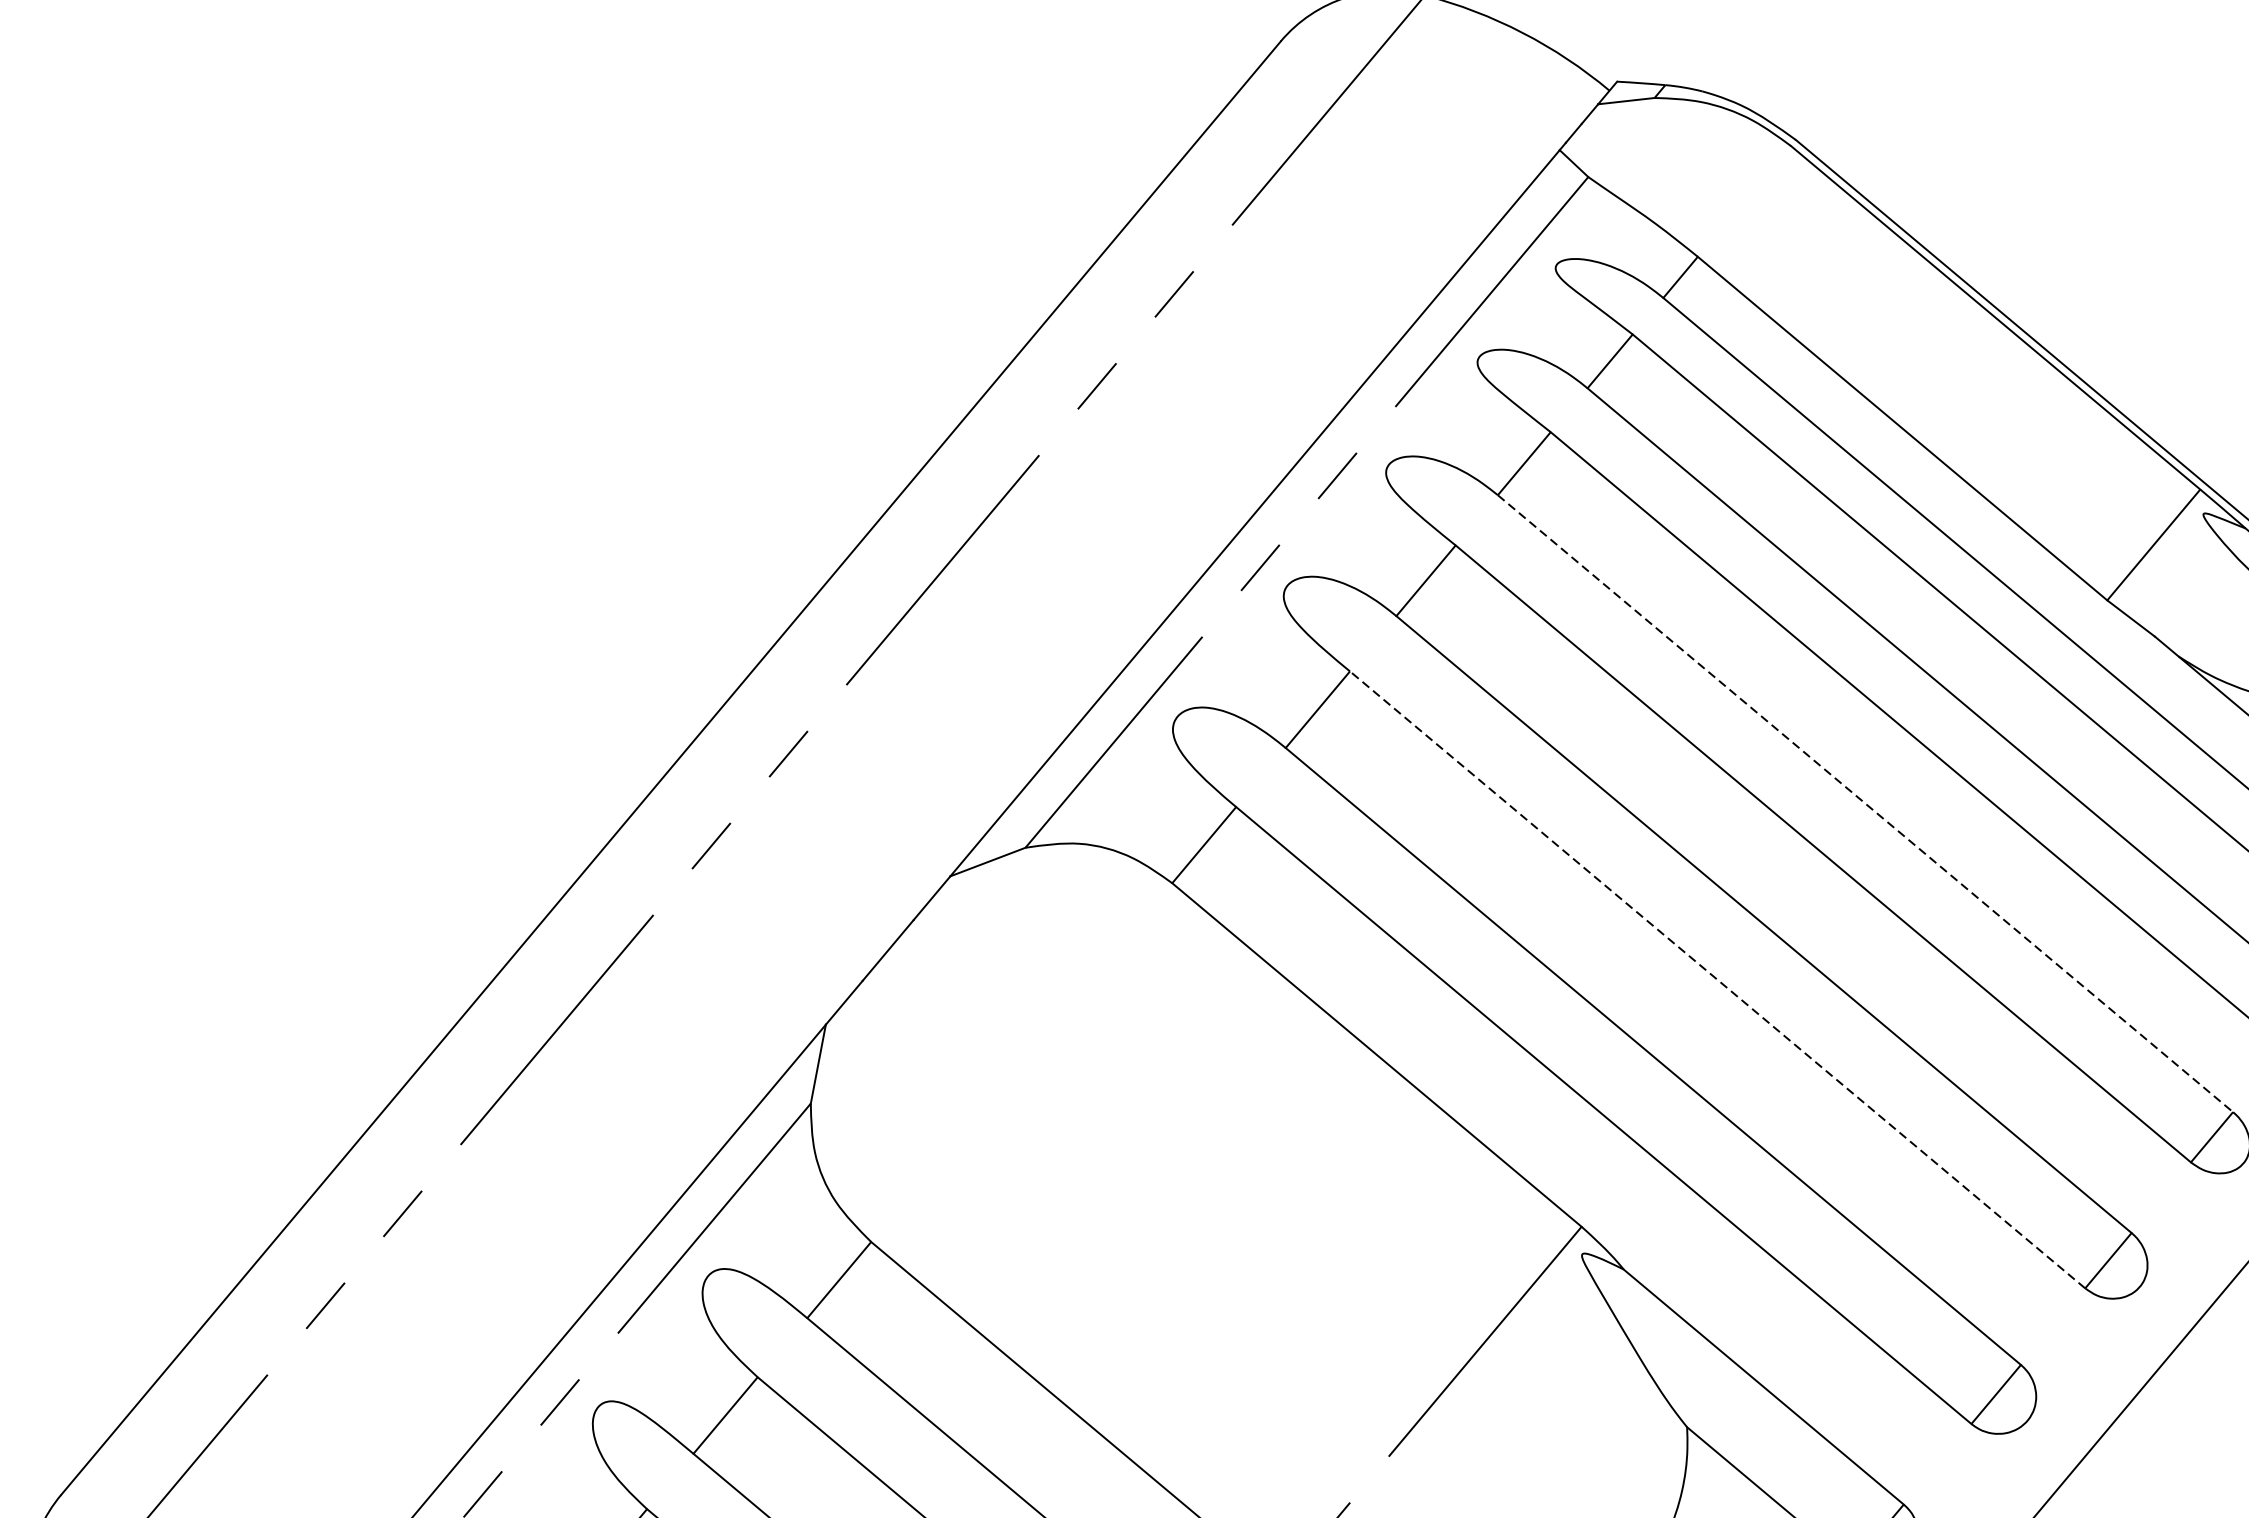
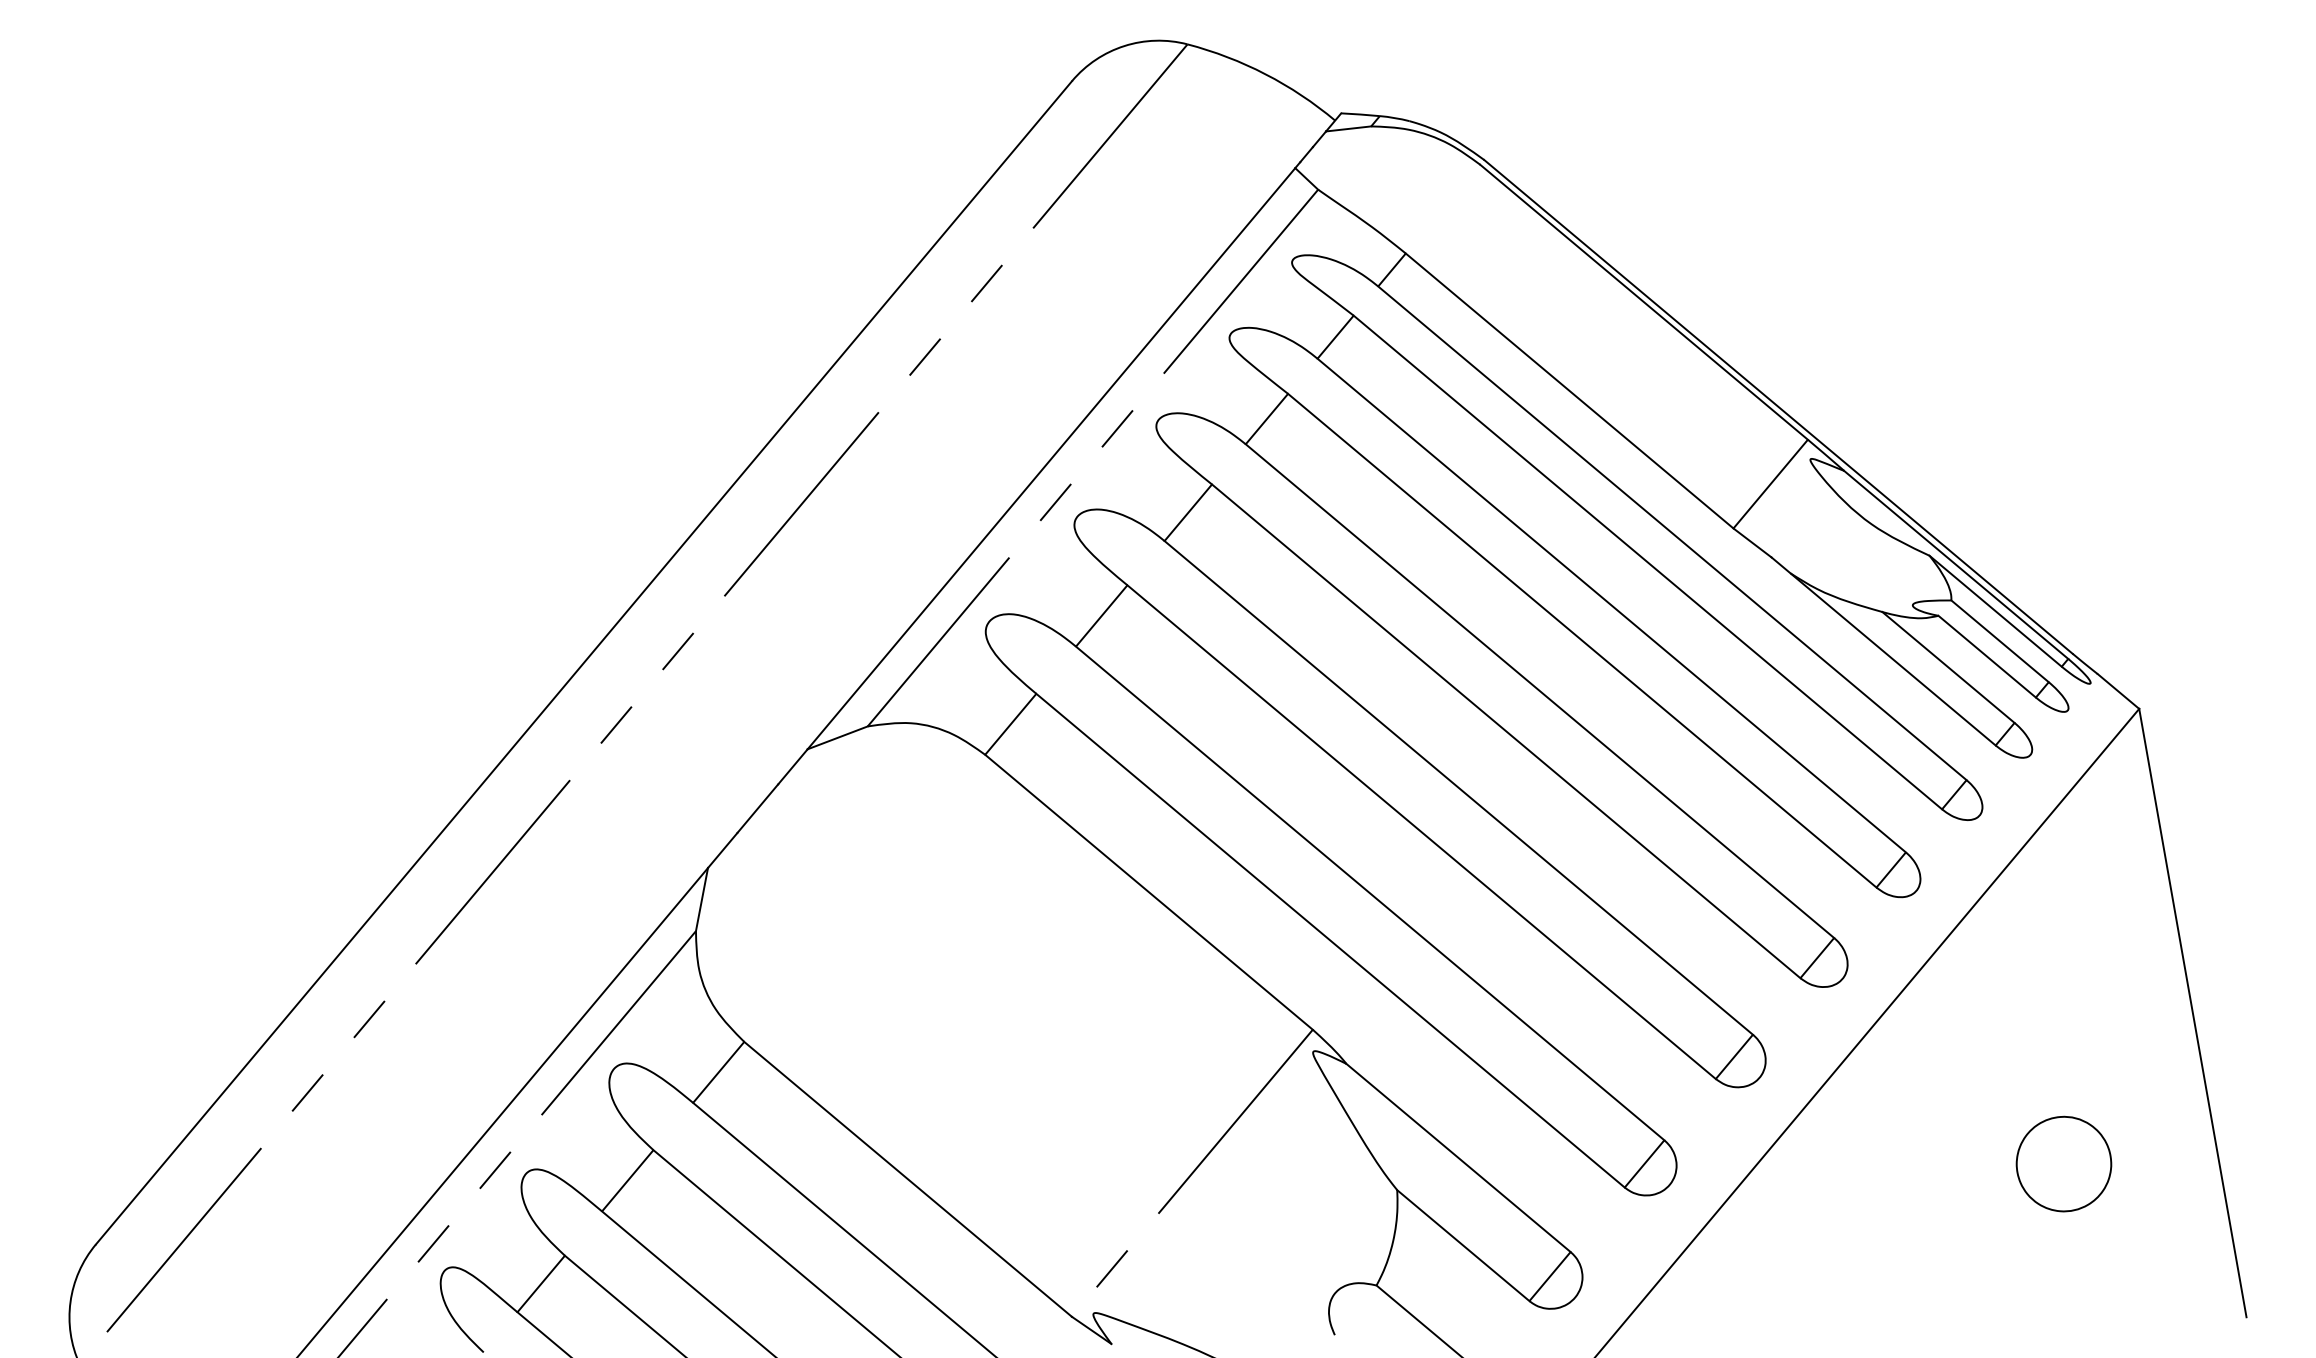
line: (1866, 804) -> (1540, 691), dashed -> solid
line: (1717, 979) -> (1421, 831), dashed -> solid

